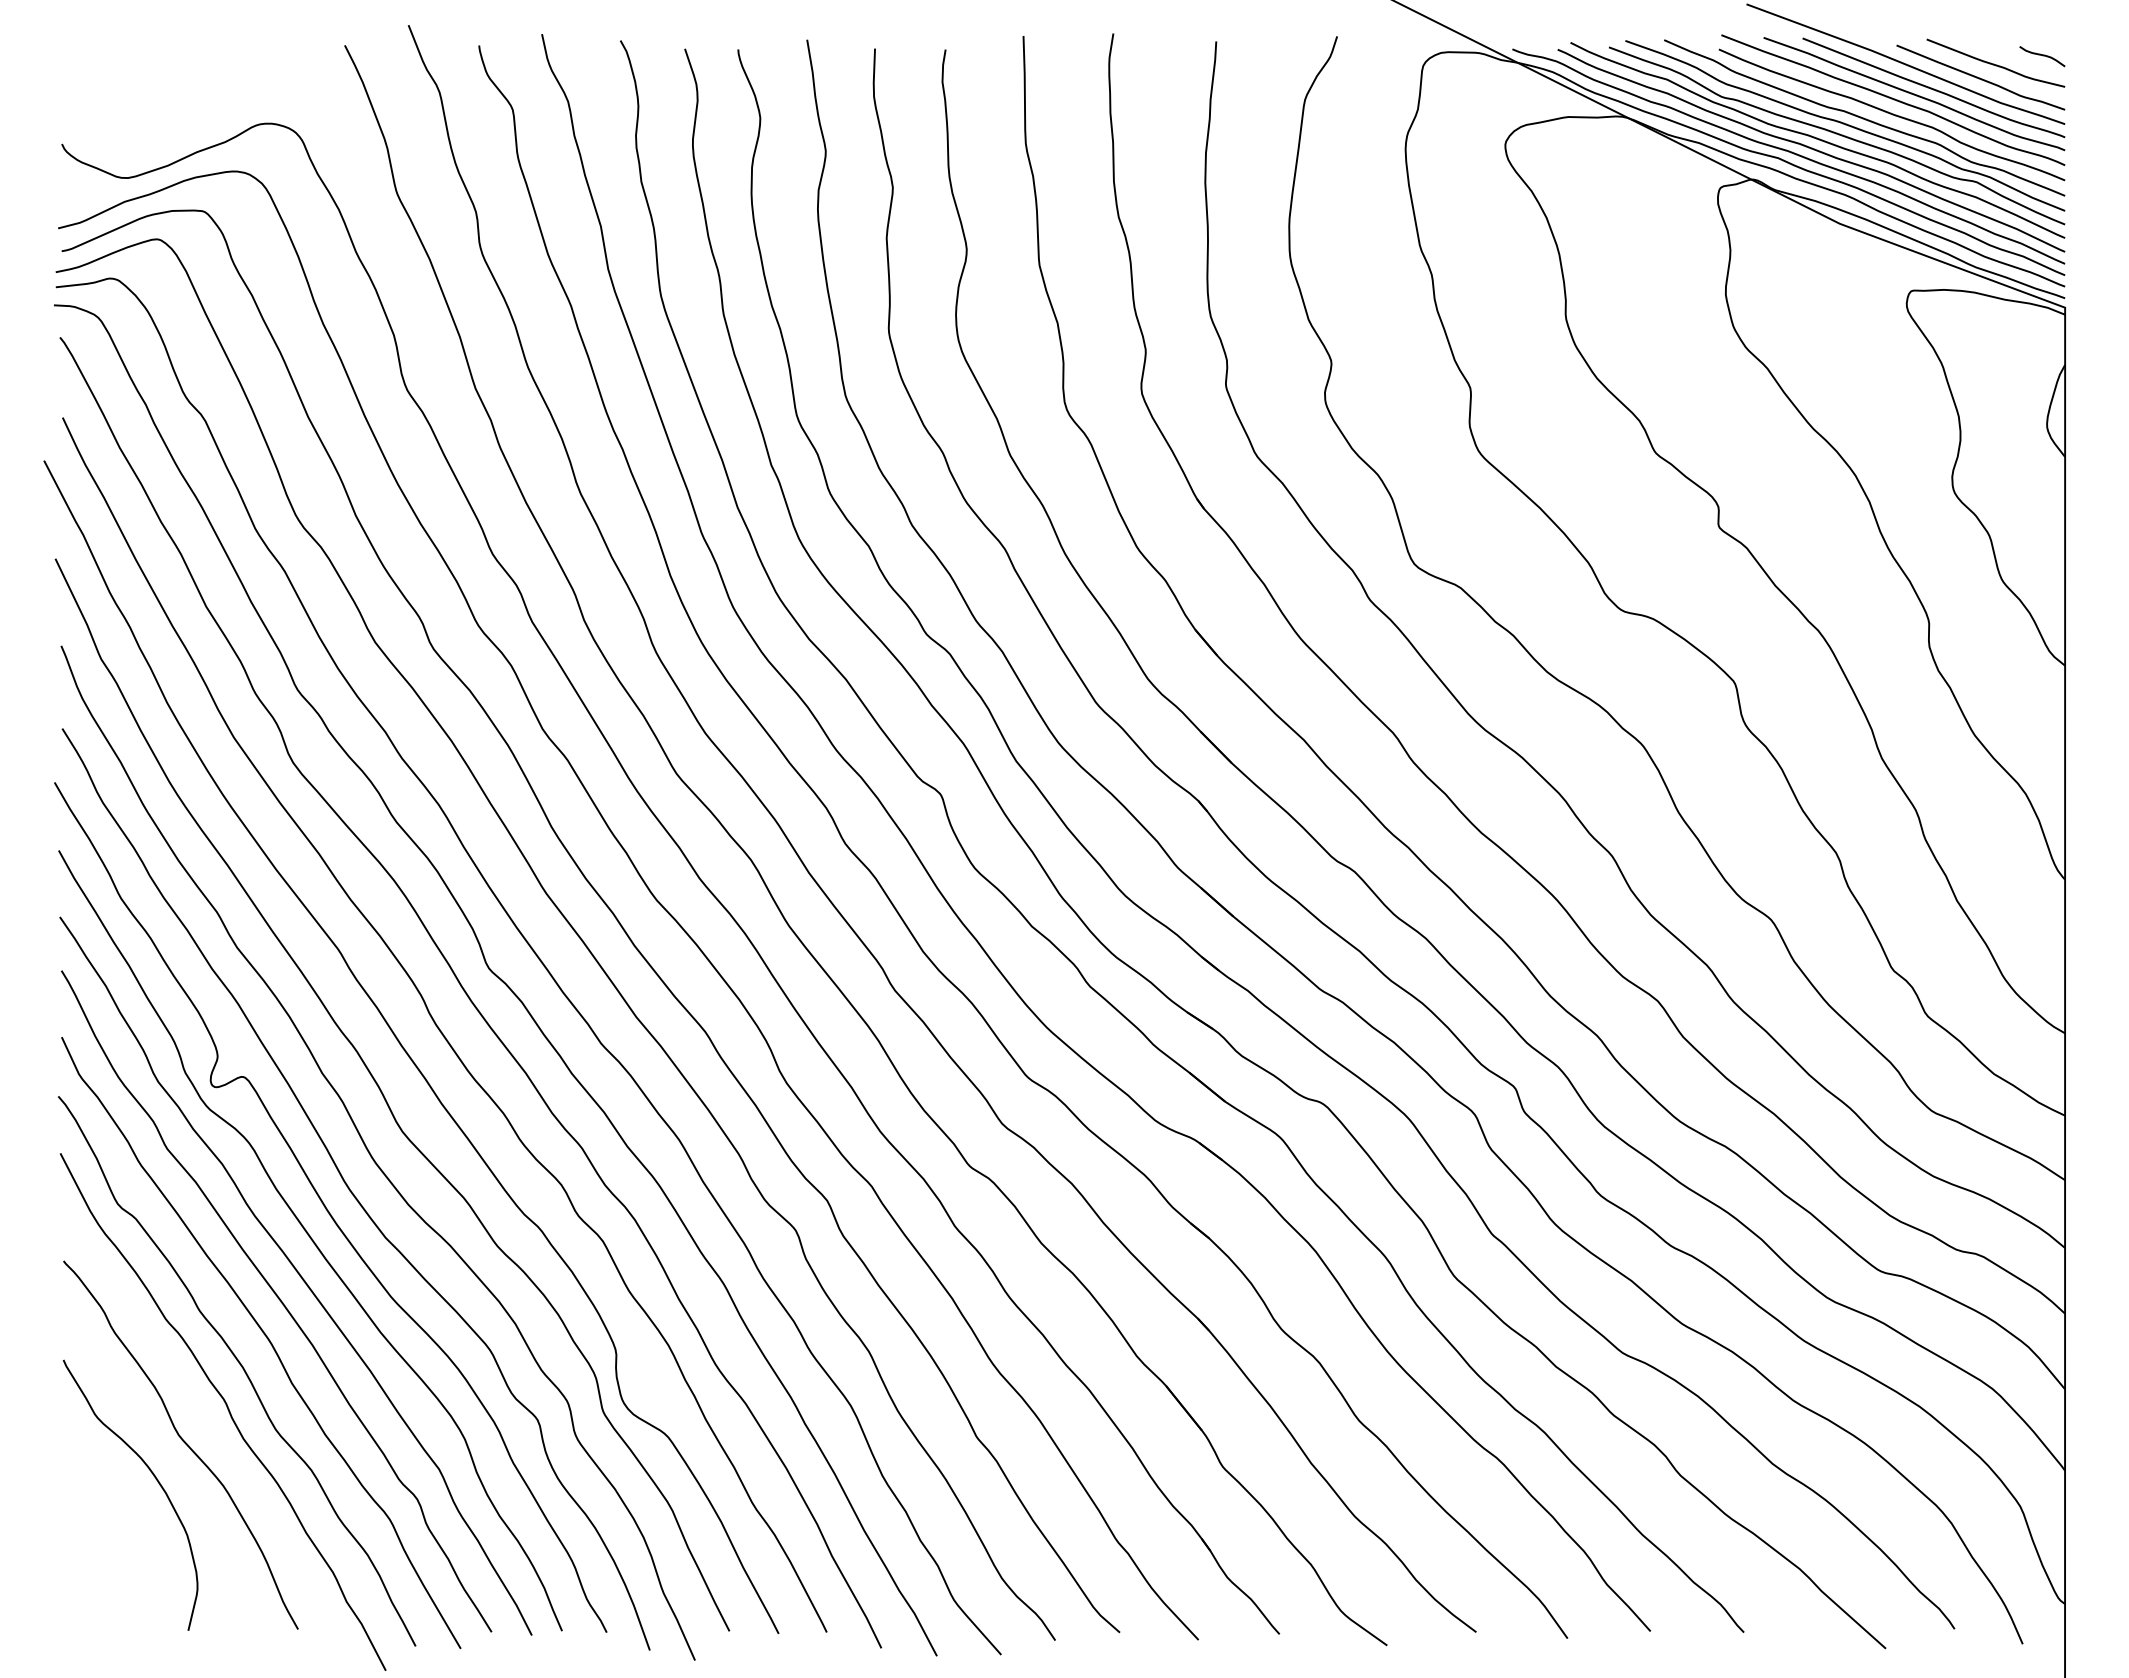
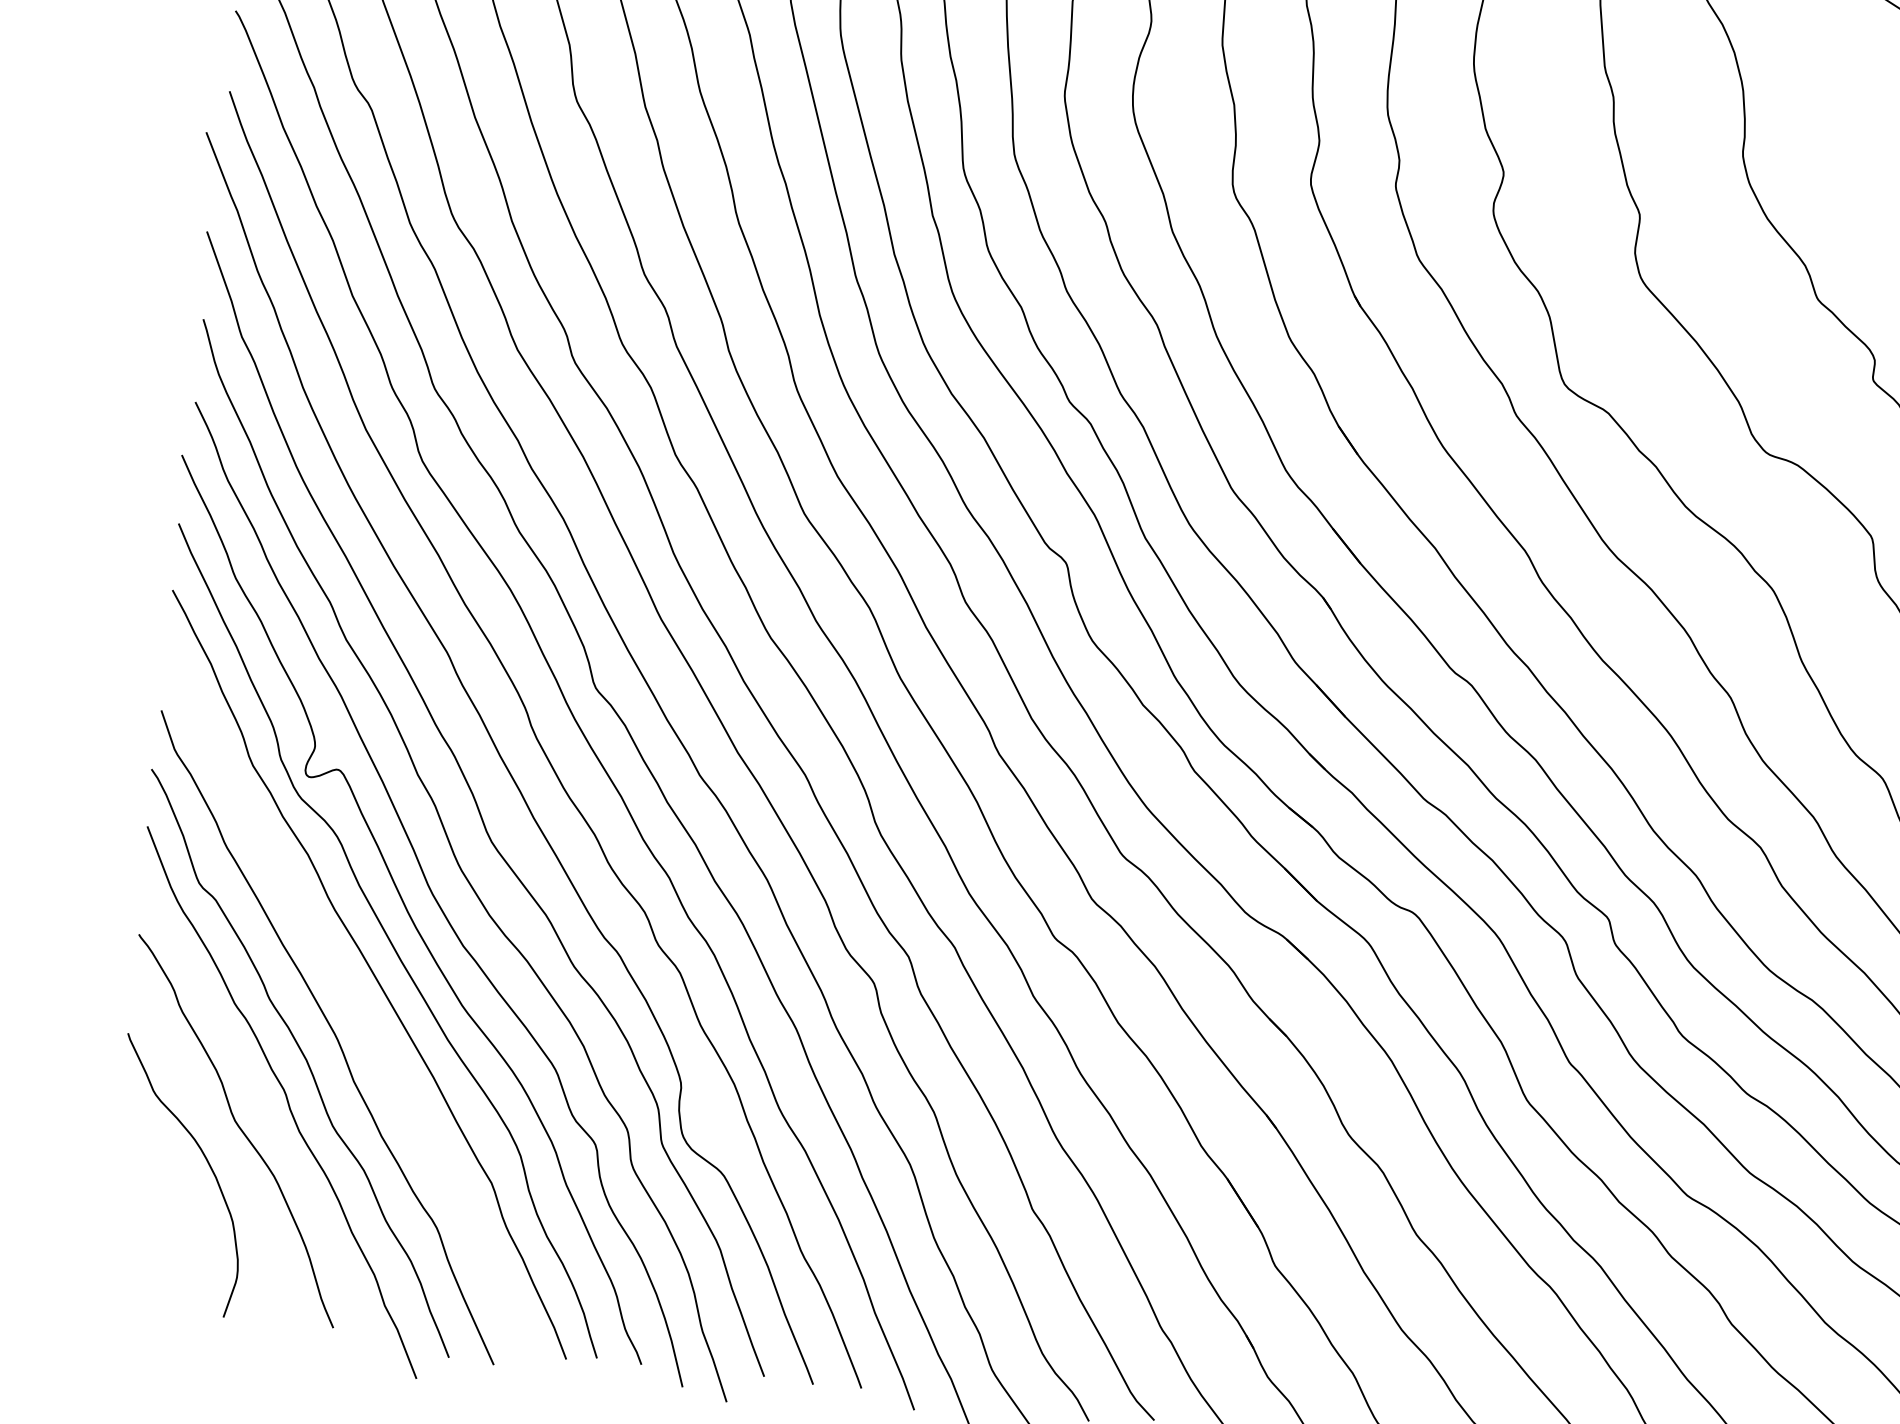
curve: (278, 1299) -> (349, 996), removed

